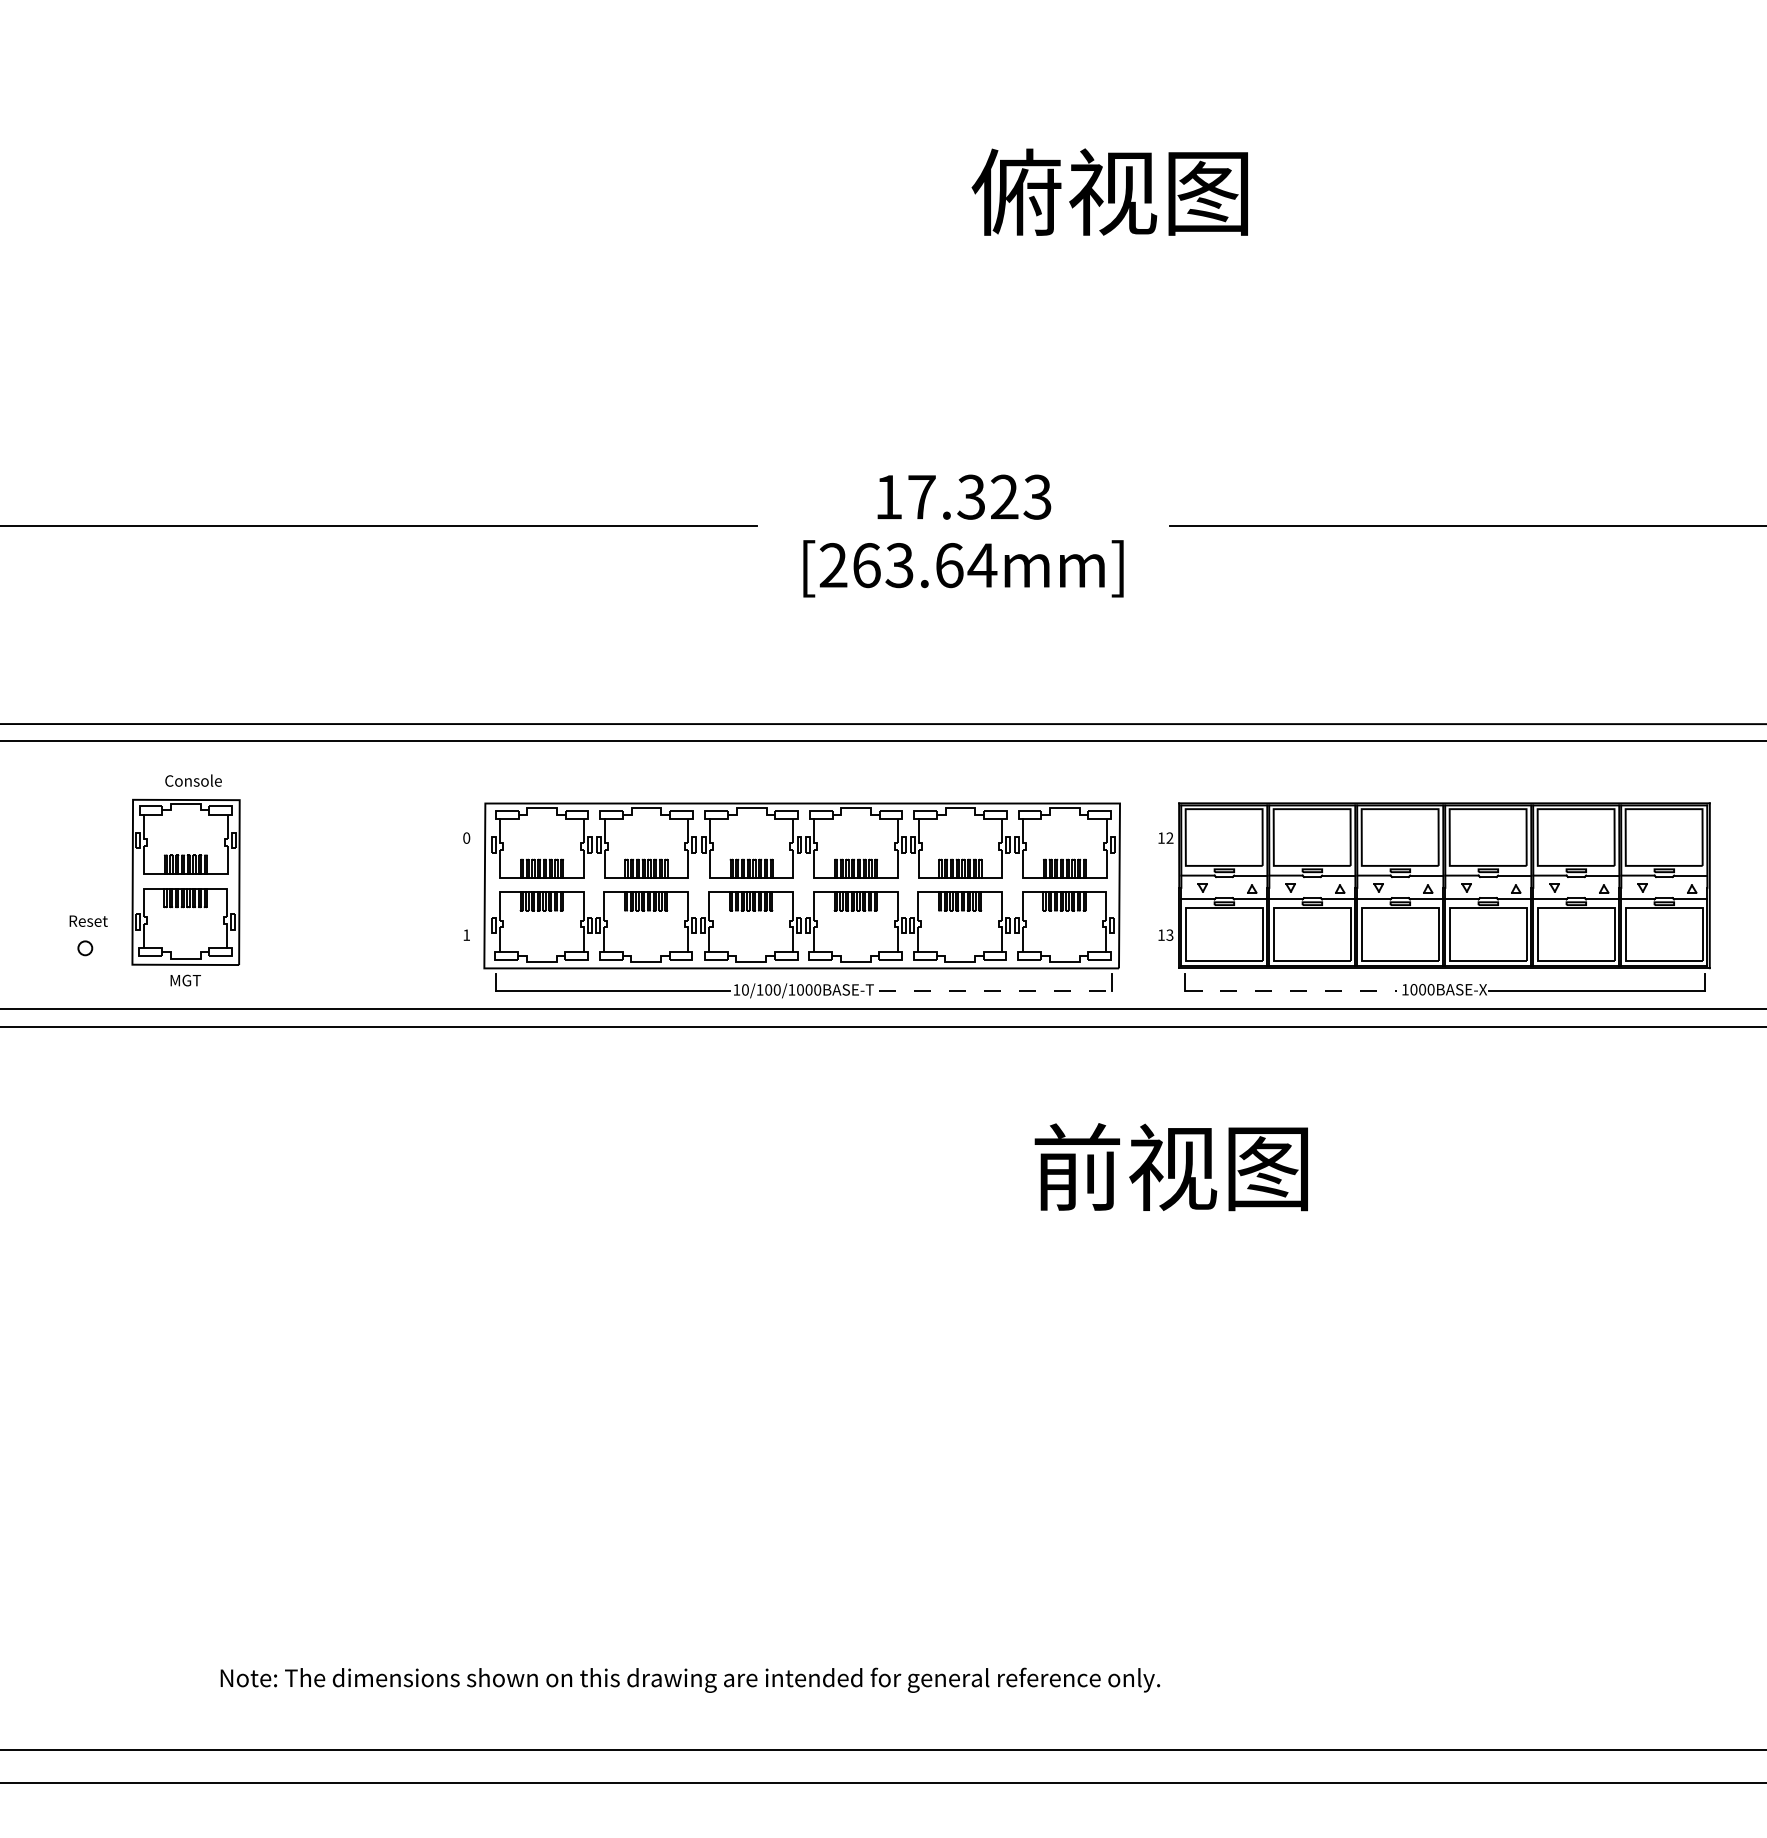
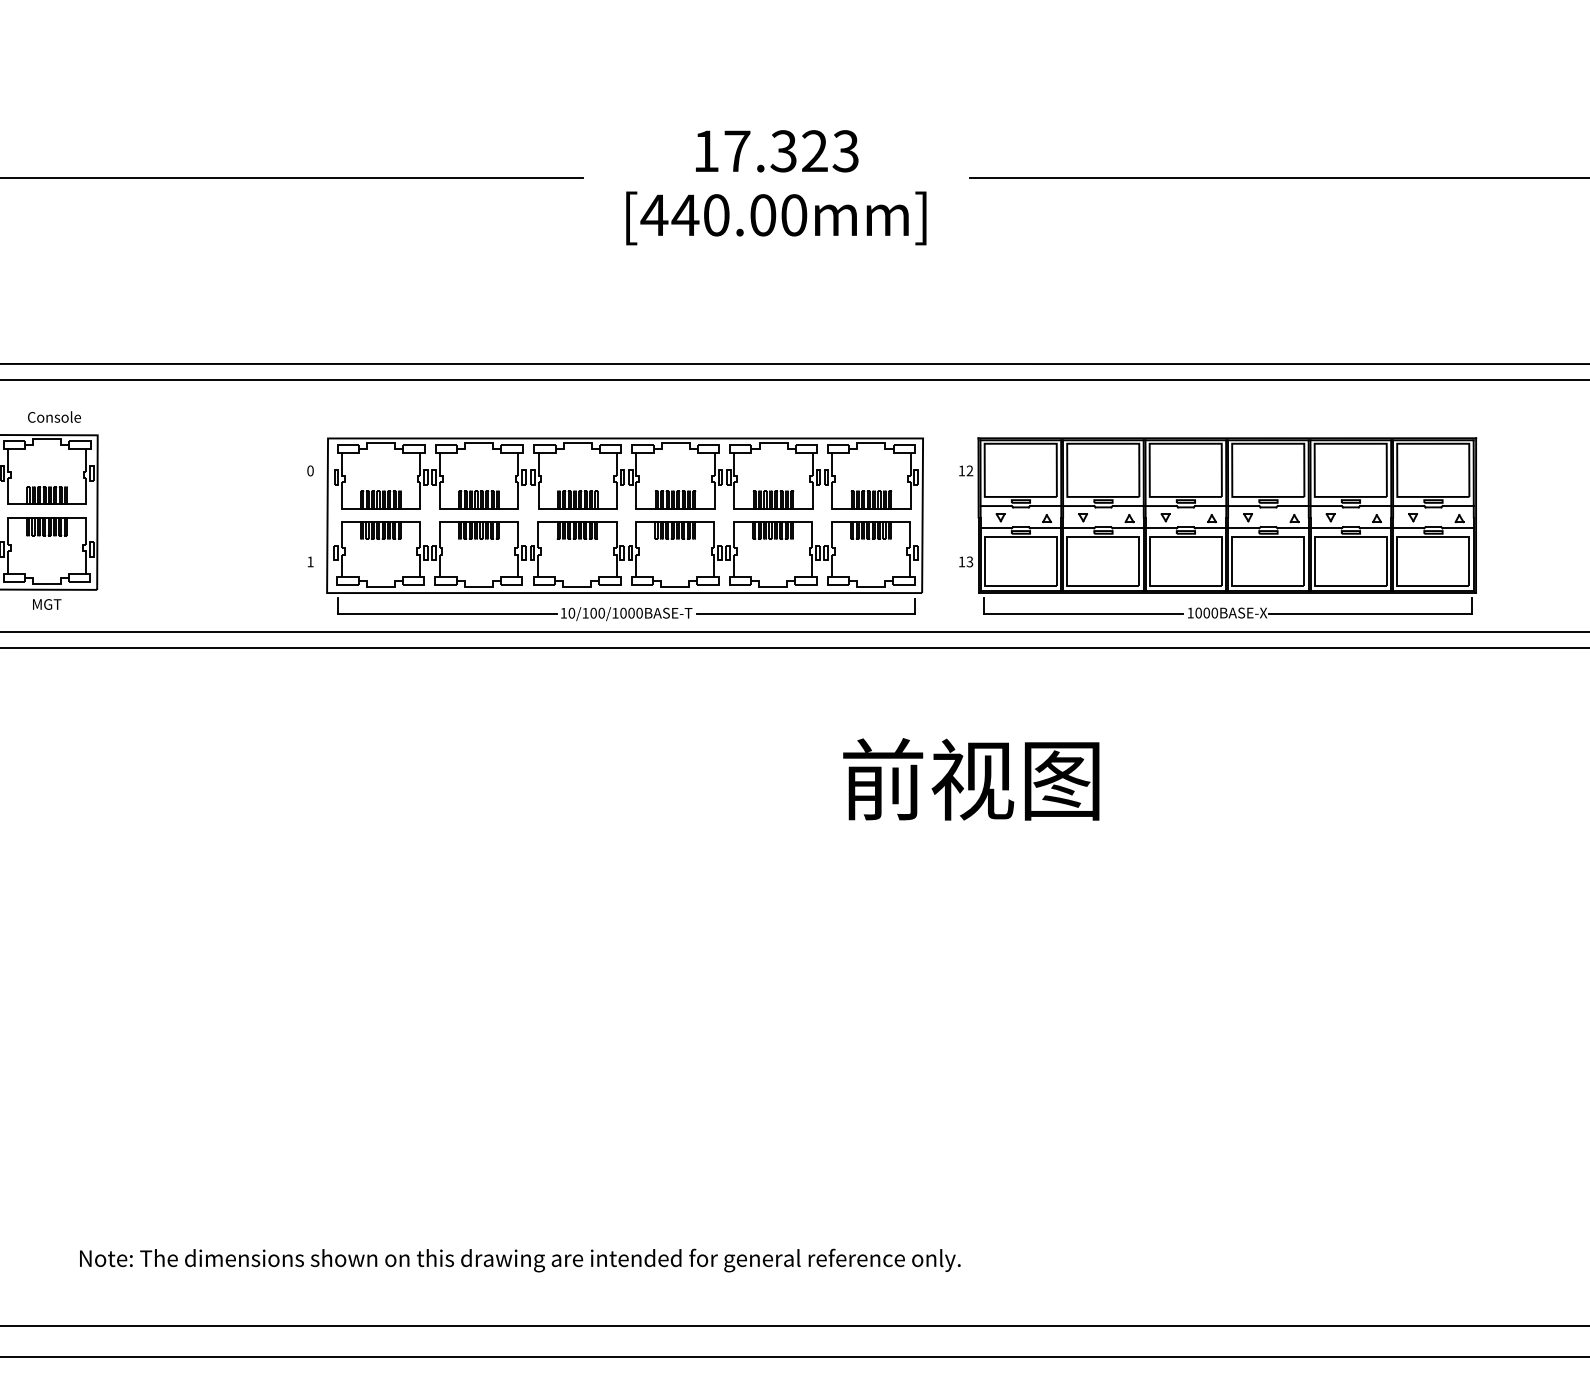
text: (907, 565) -> (723, 215), [263.64mm] -> [440.00mm]
line: (995, 990) -> (806, 613), dashed -> solid
line: (1291, 990) -> (1083, 613), dashed -> solid

